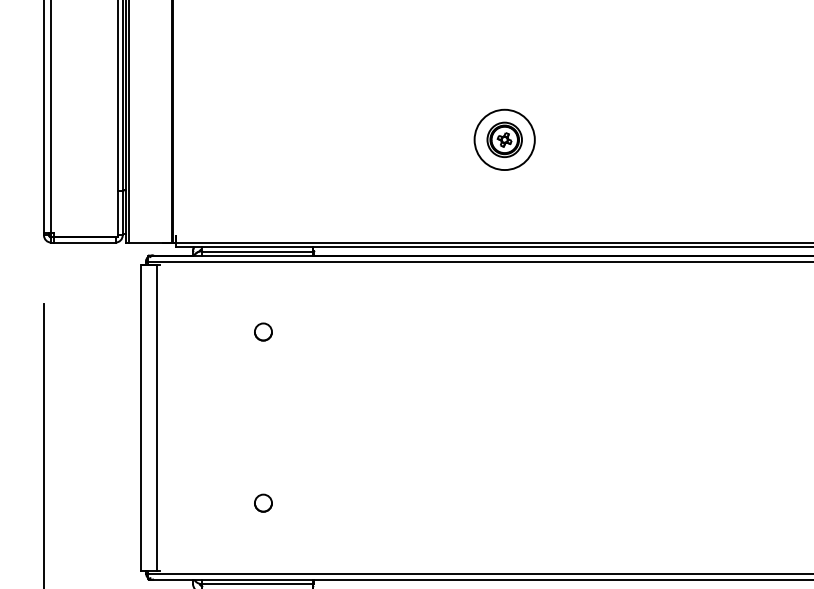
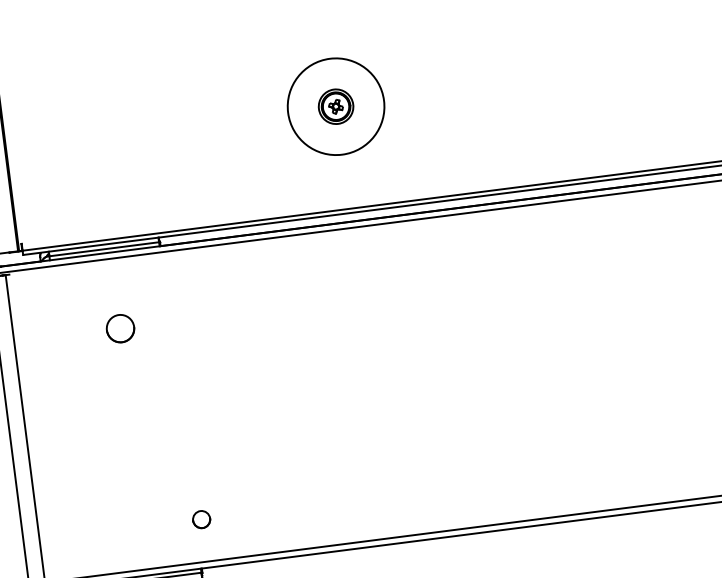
circle: (504, 139) -> (335, 106), size x1.6
circle: (263, 331) -> (120, 328), size x1.6
circle: (263, 502) -> (201, 518), moved

